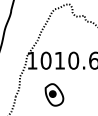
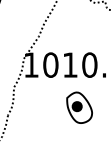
part: (54, 94) -> (79, 107), moved

